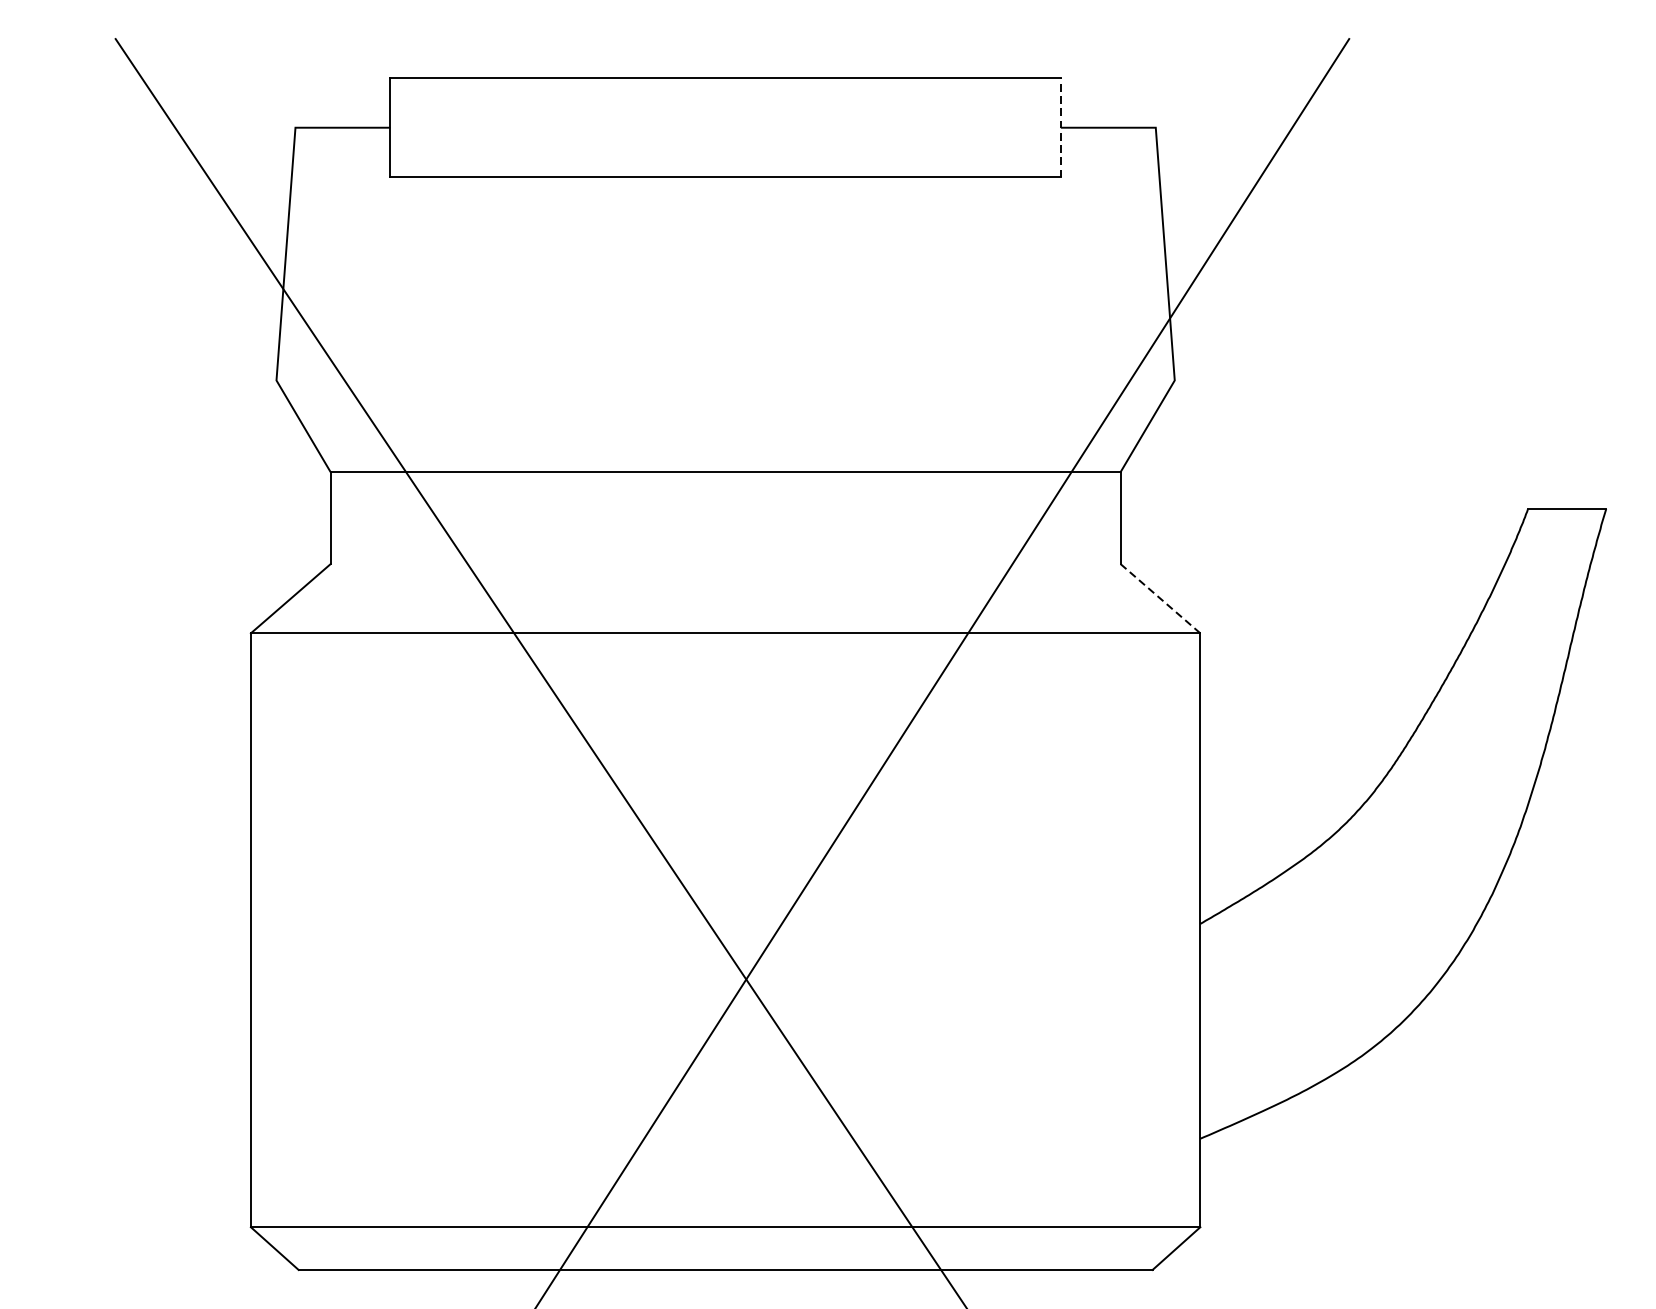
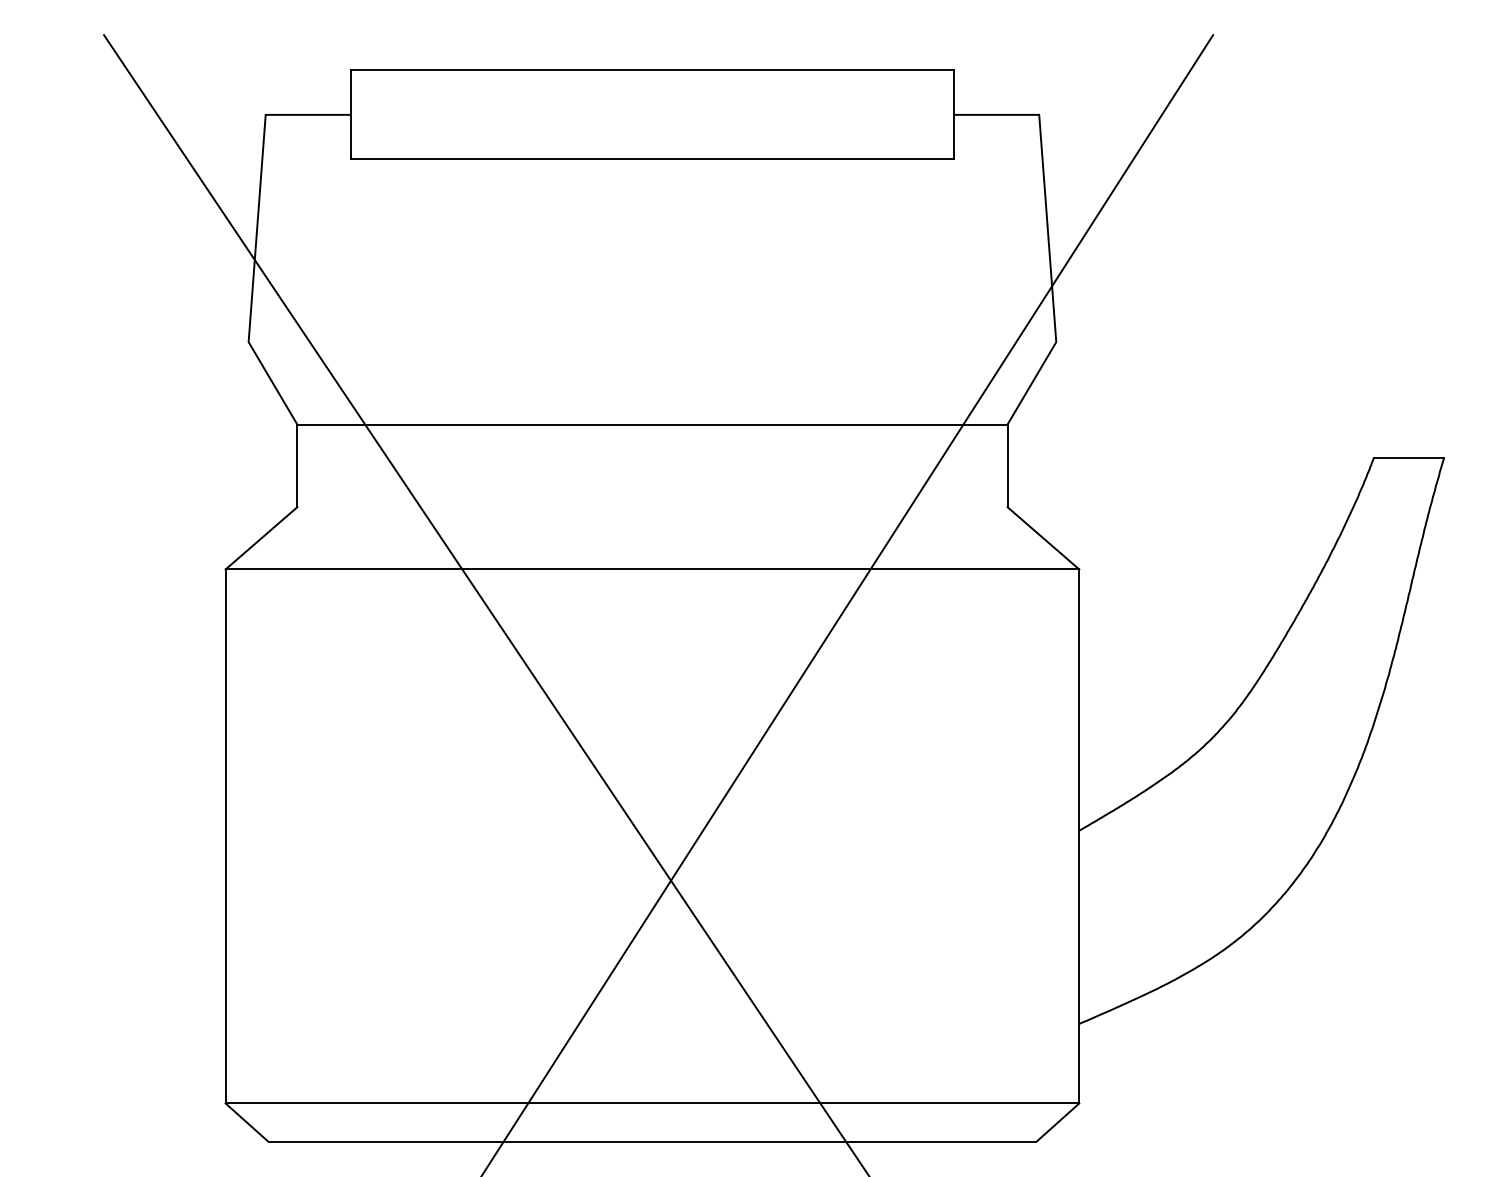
line: (1060, 127) -> (953, 114), dashed -> solid
line: (1160, 598) -> (1043, 538), dashed -> solid

